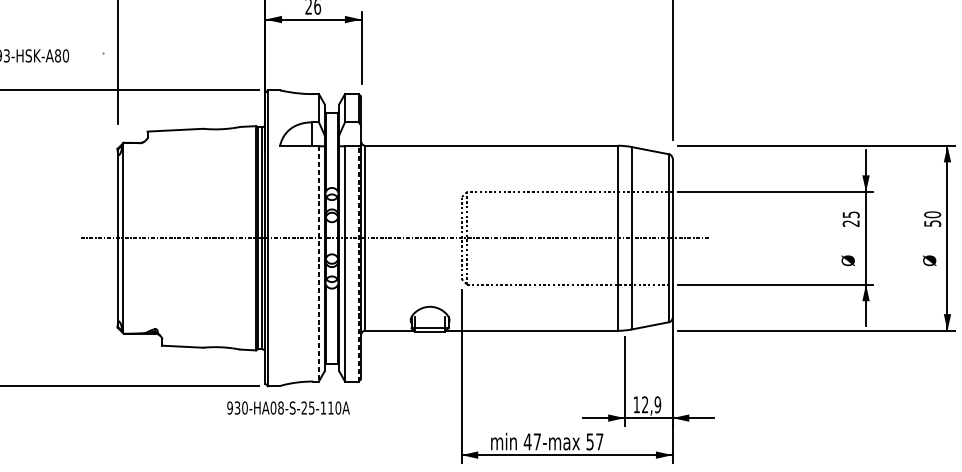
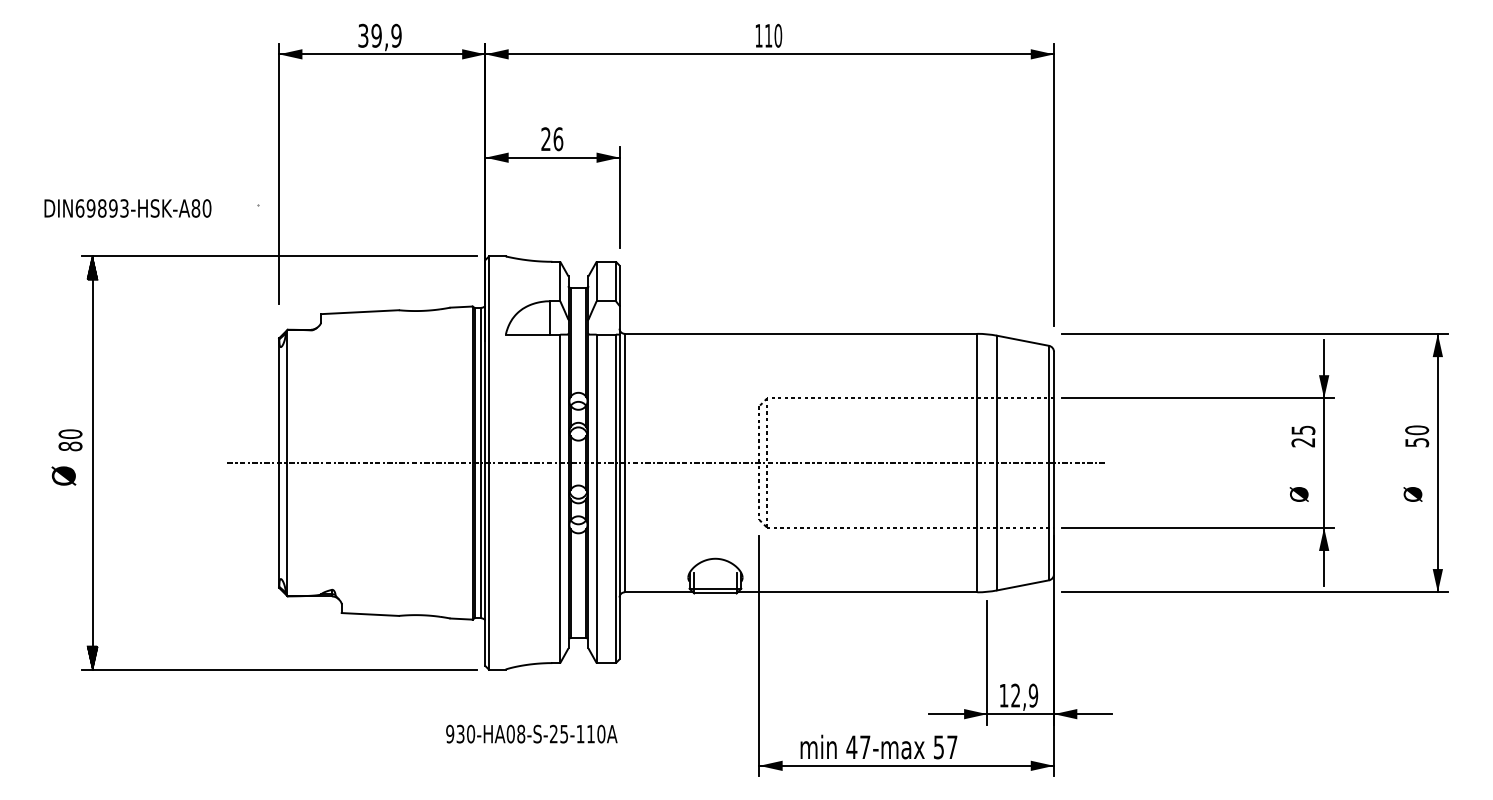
line: (358, 263) -> (615, 498), dashed -> solid
line: (319, 264) -> (560, 499), dashed -> solid
text: (288, 407) -> (531, 733), moved

